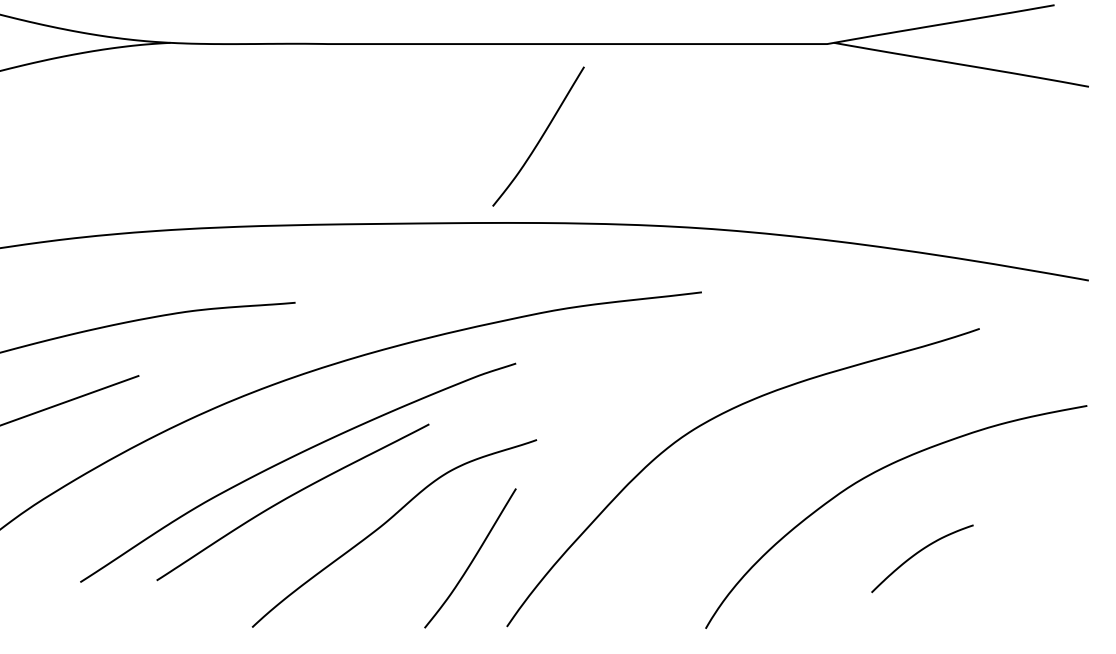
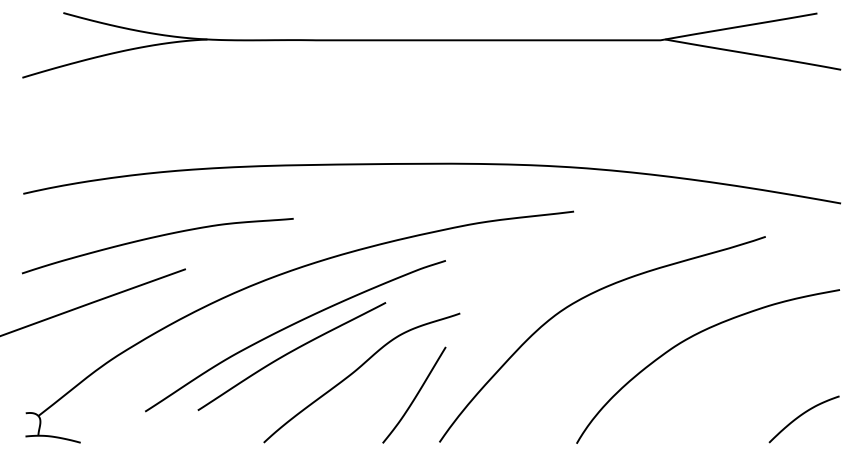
curve: (540, 137) -> (462, 104), removed
curve: (918, 554) -> (801, 416), moved

